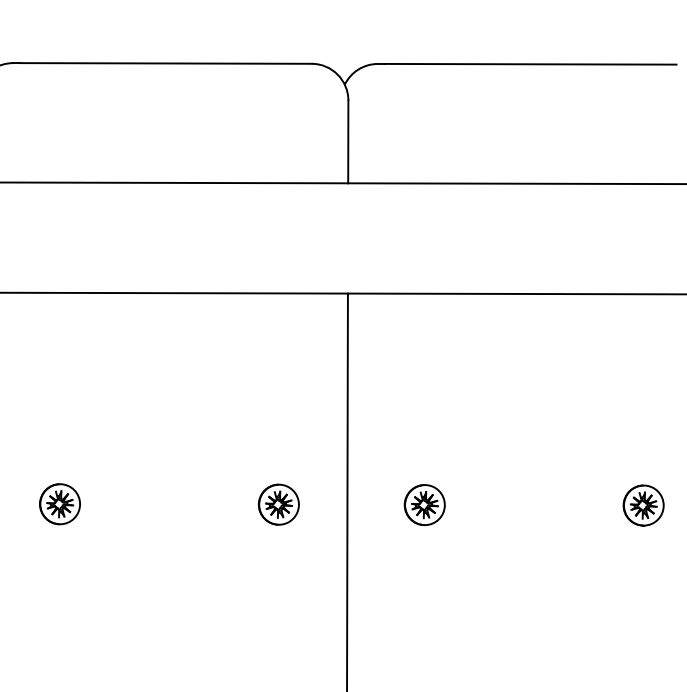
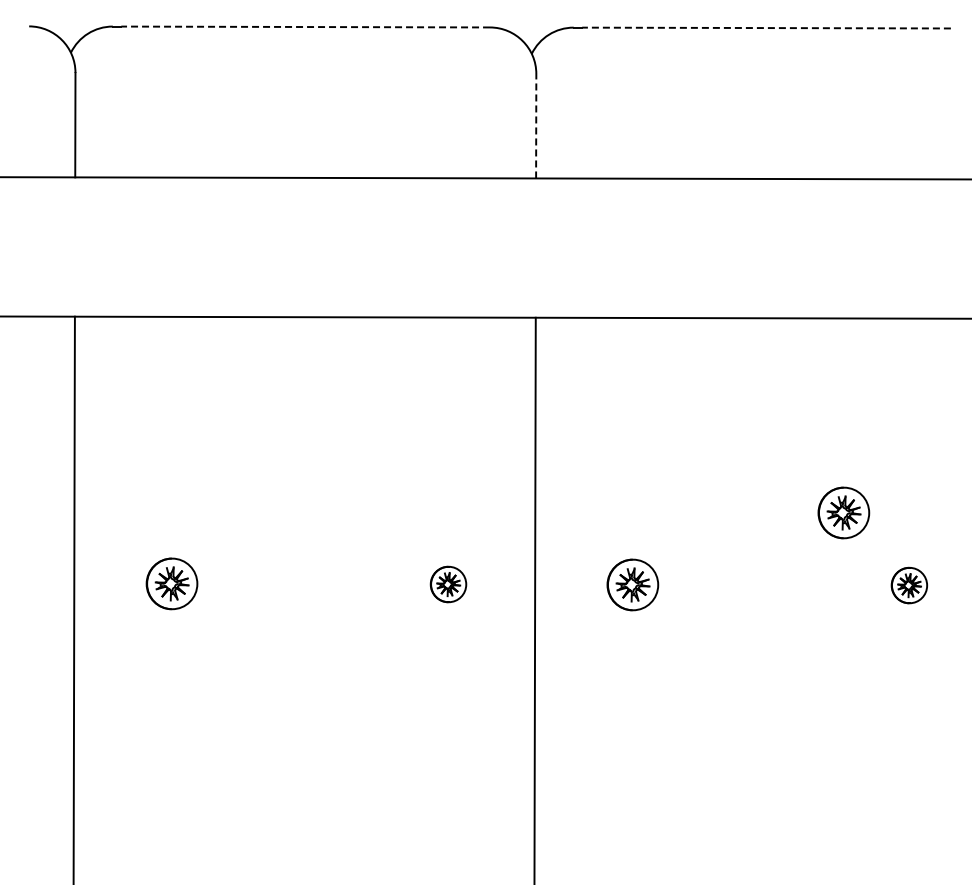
line: (165, 63) -> (305, 27), solid -> dashed
line: (530, 64) -> (766, 28), solid -> dashed
line: (348, 141) -> (536, 125), solid -> dashed
part: (591, 447) -> (843, 512), added
part: (278, 504) -> (448, 584), size x0.7
part: (643, 505) -> (909, 585), size x0.7

